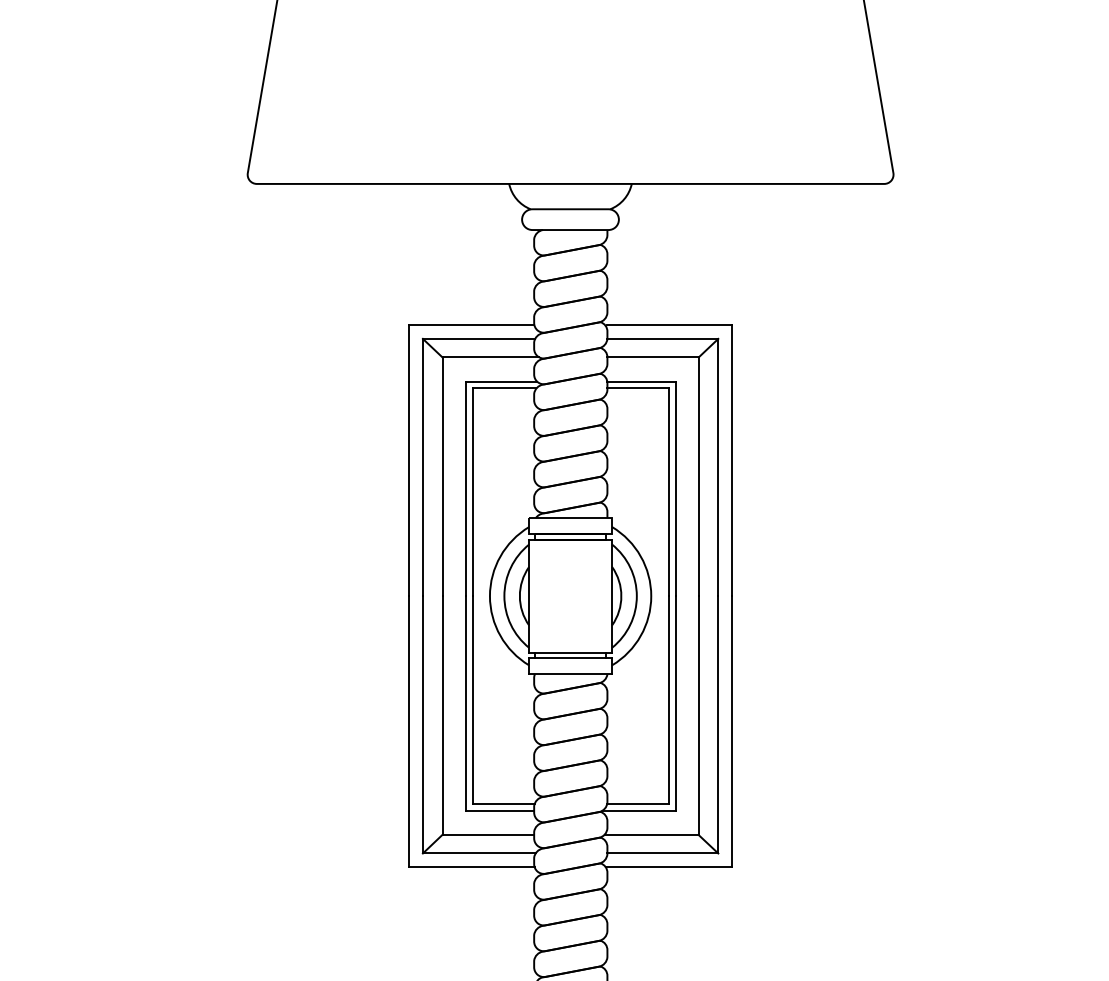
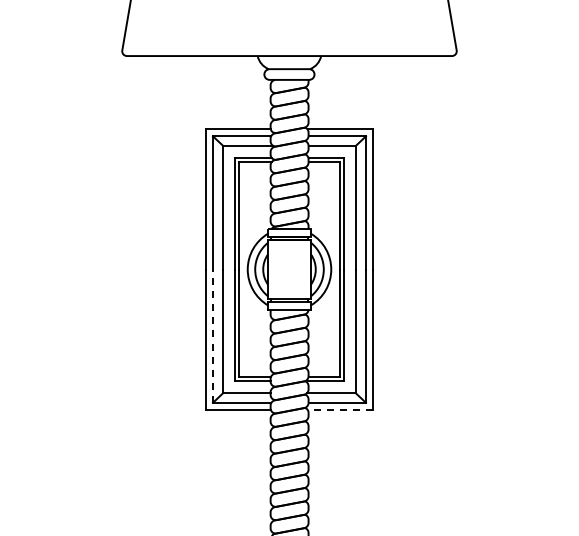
line: (423, 725) -> (213, 336), solid -> dashed
line: (669, 866) -> (340, 409), solid -> dashed

